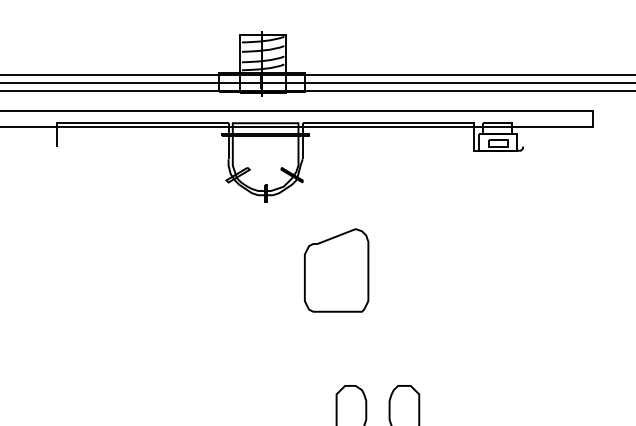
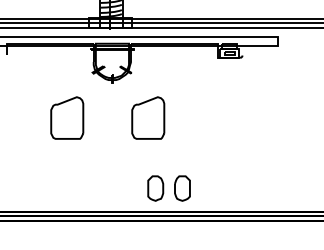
part: (176, 269) -> (67, 117), added

